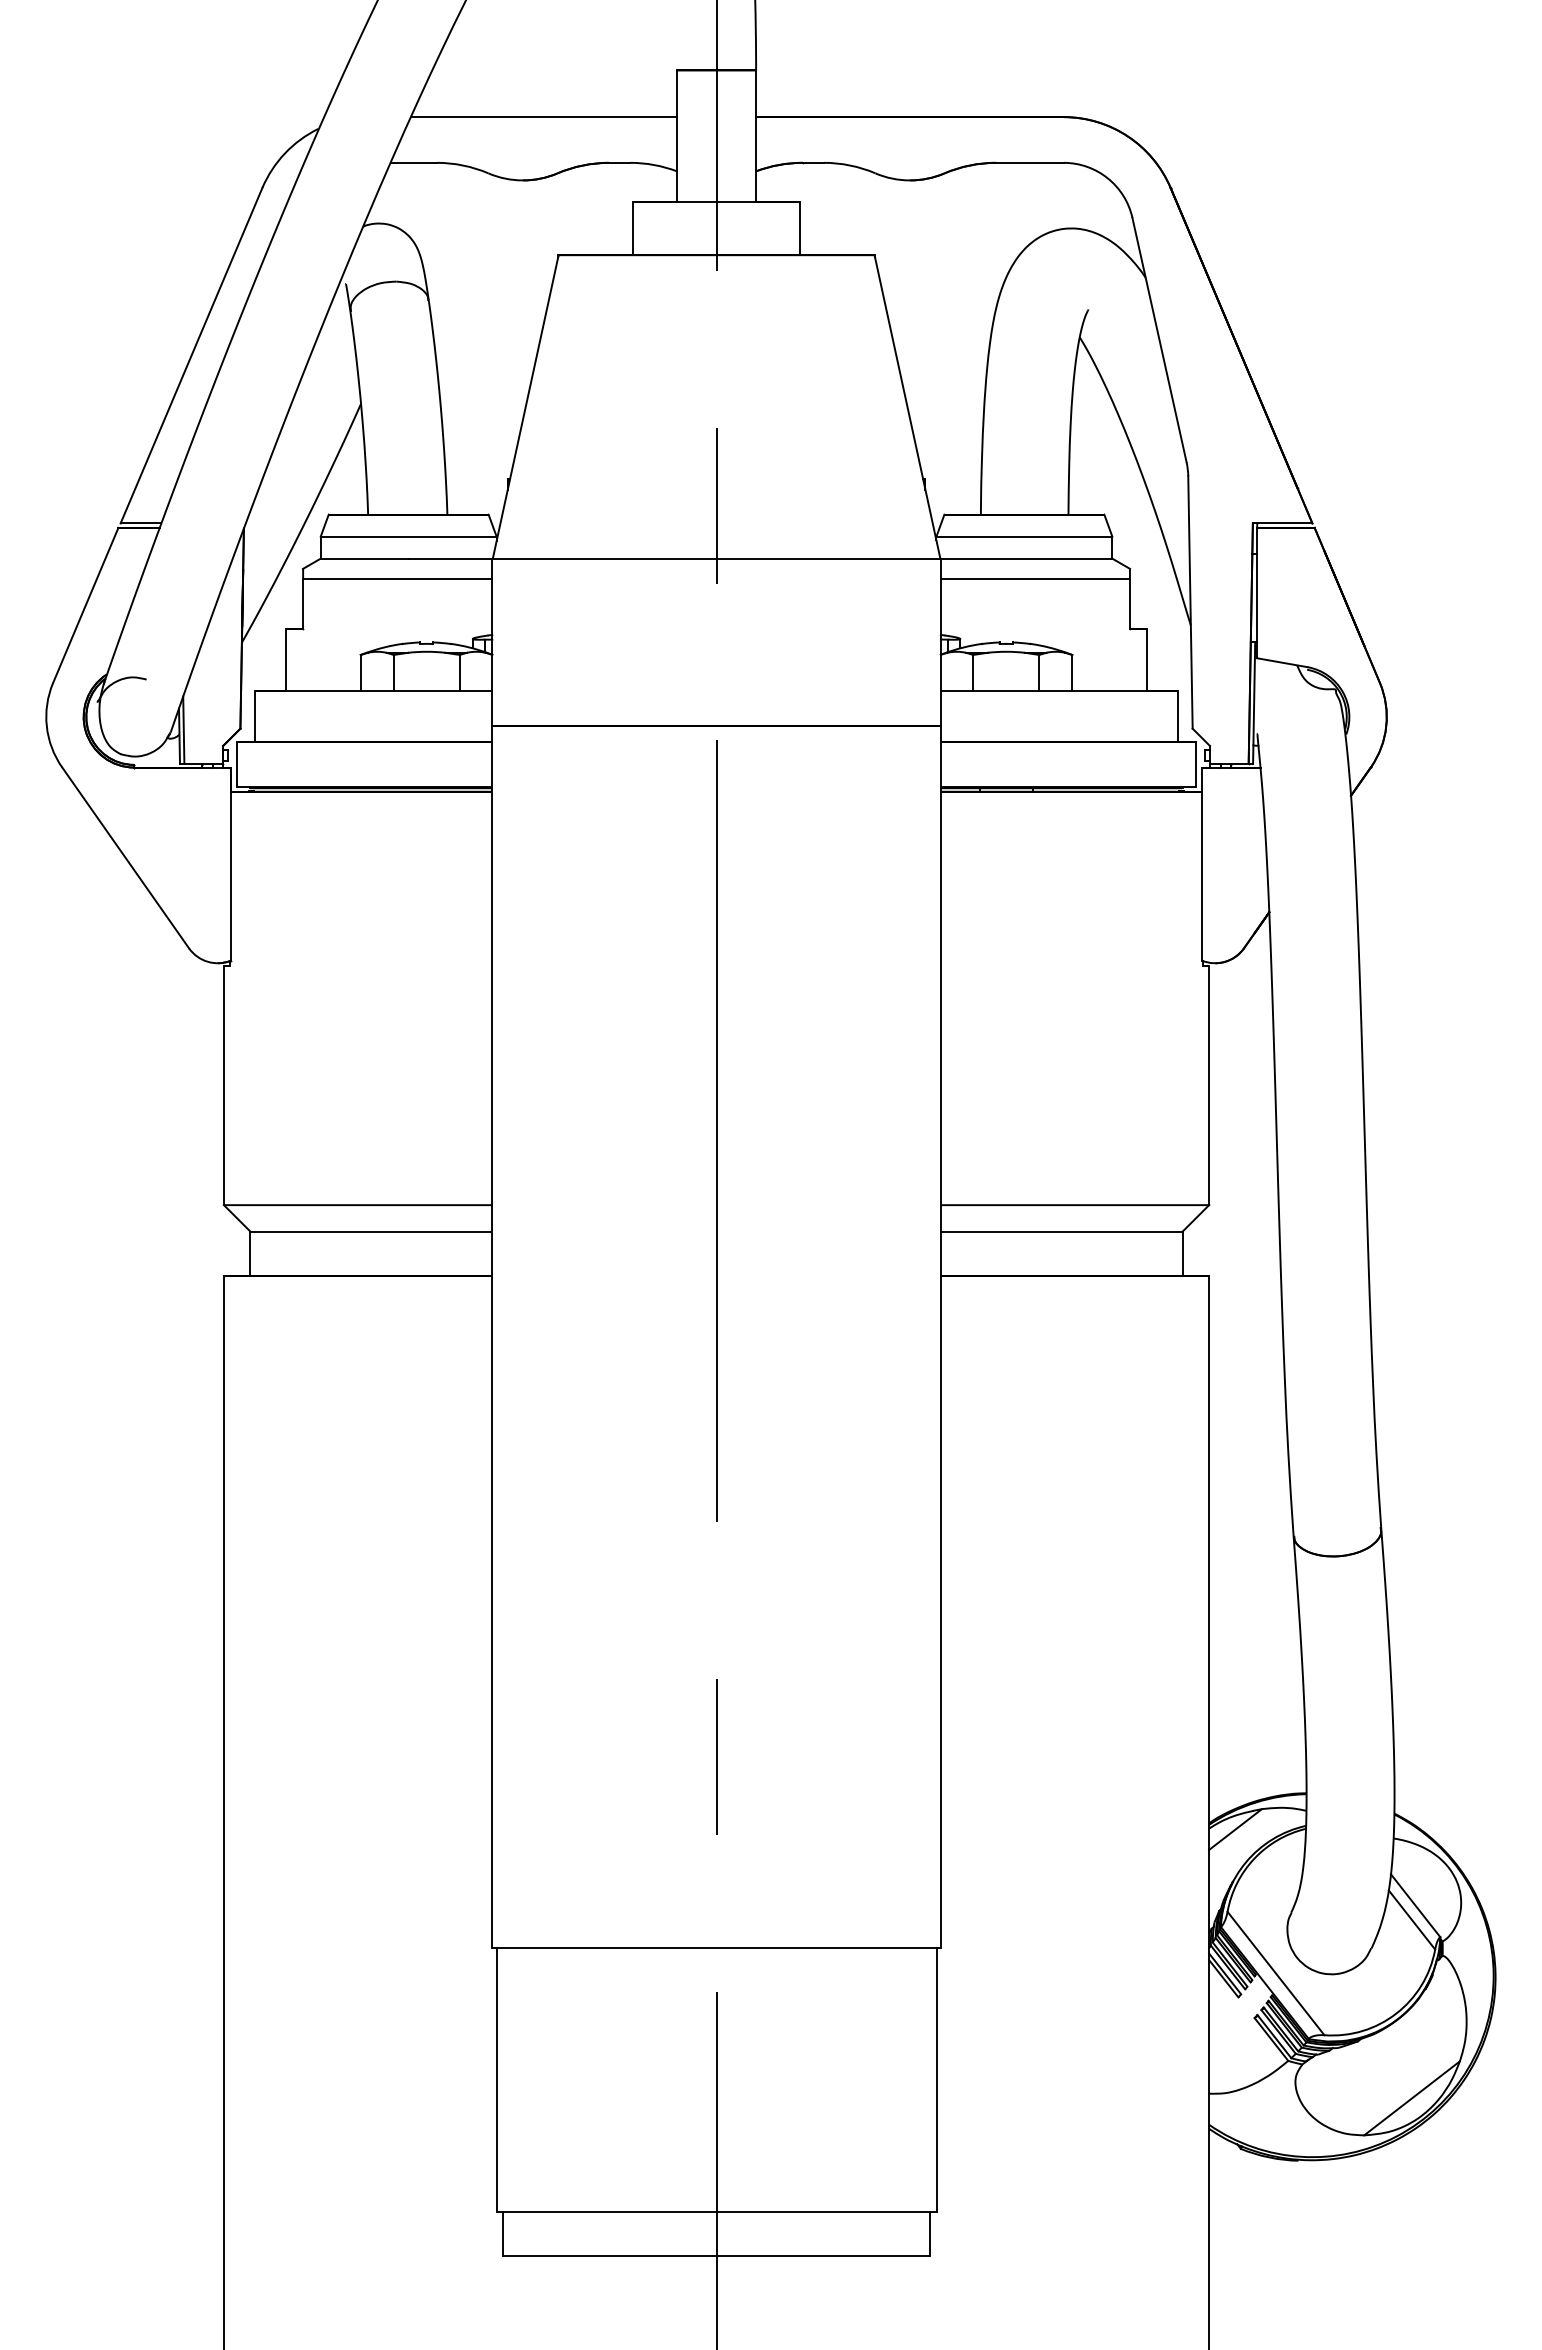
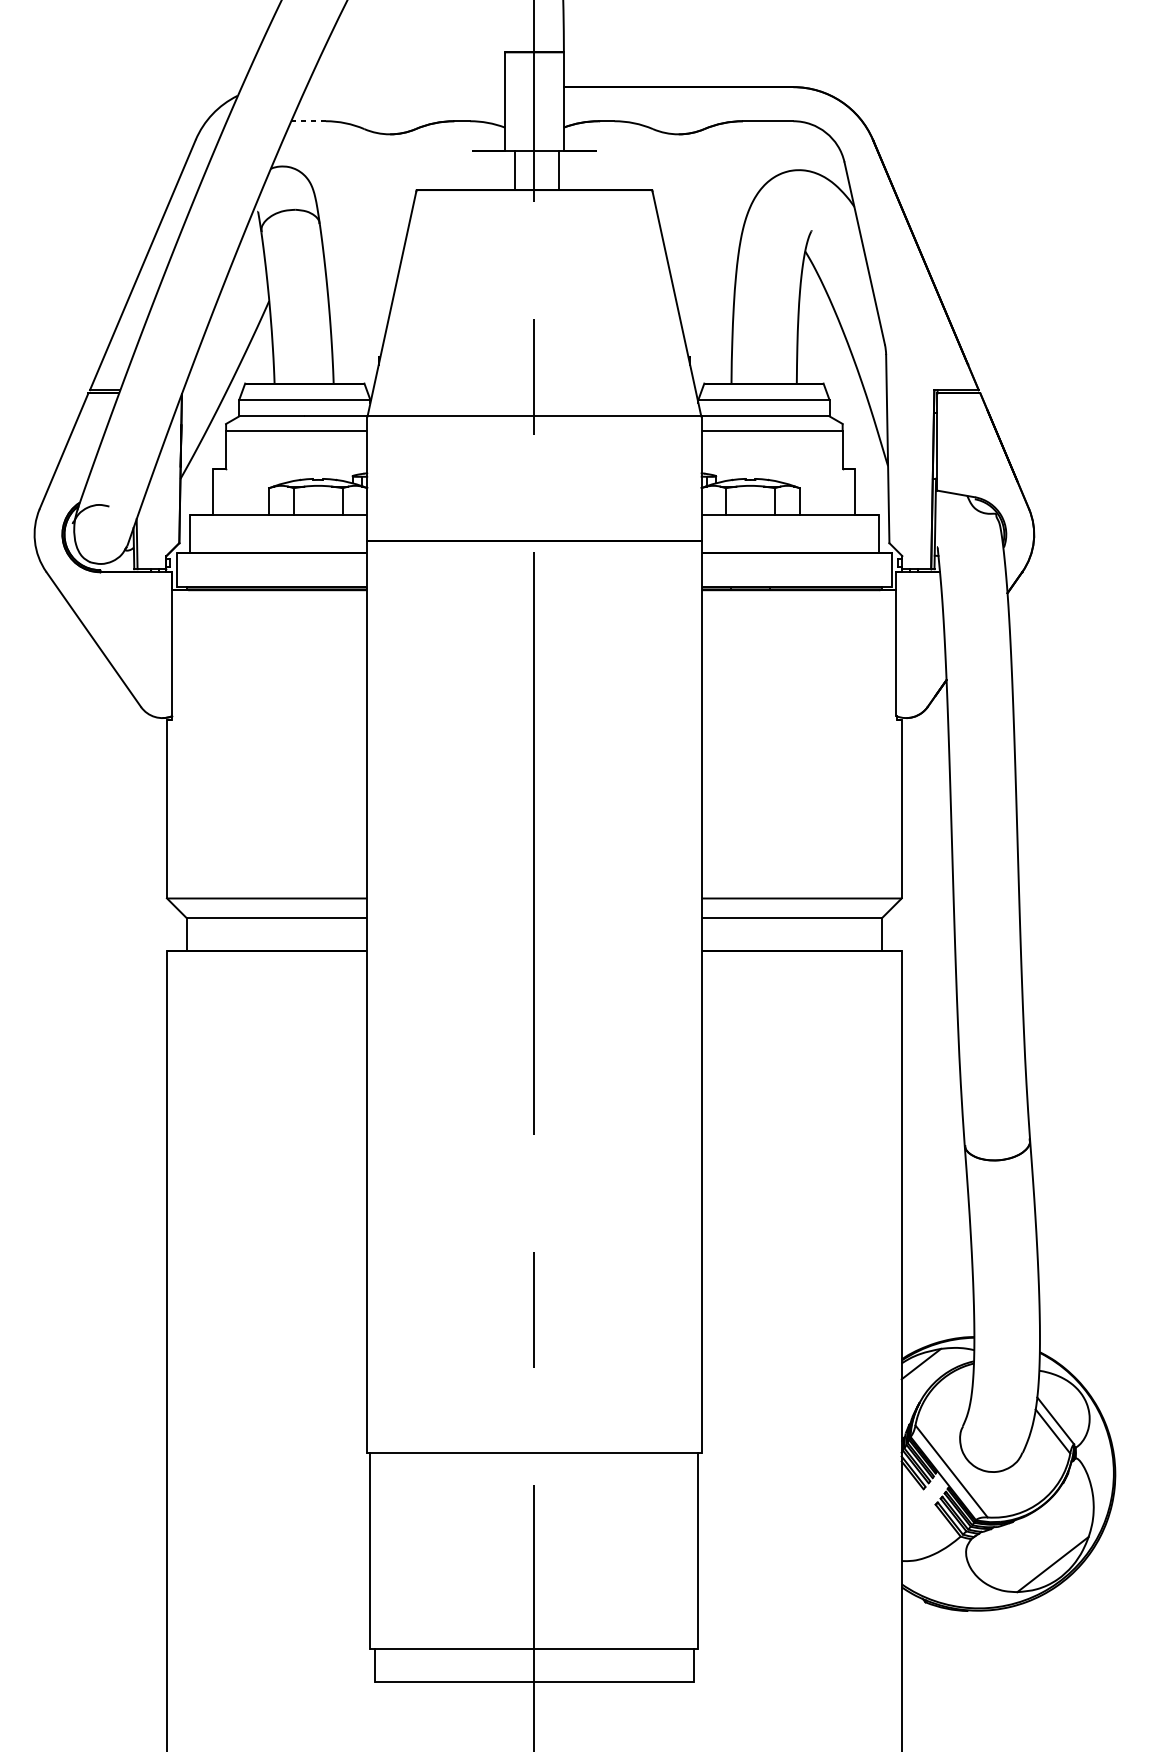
line: (543, 117) -> (405, 87), removed
line: (413, 162) -> (308, 120), solid -> dashed
line: (632, 228) -> (514, 170), moved
line: (800, 228) -> (558, 170), moved

